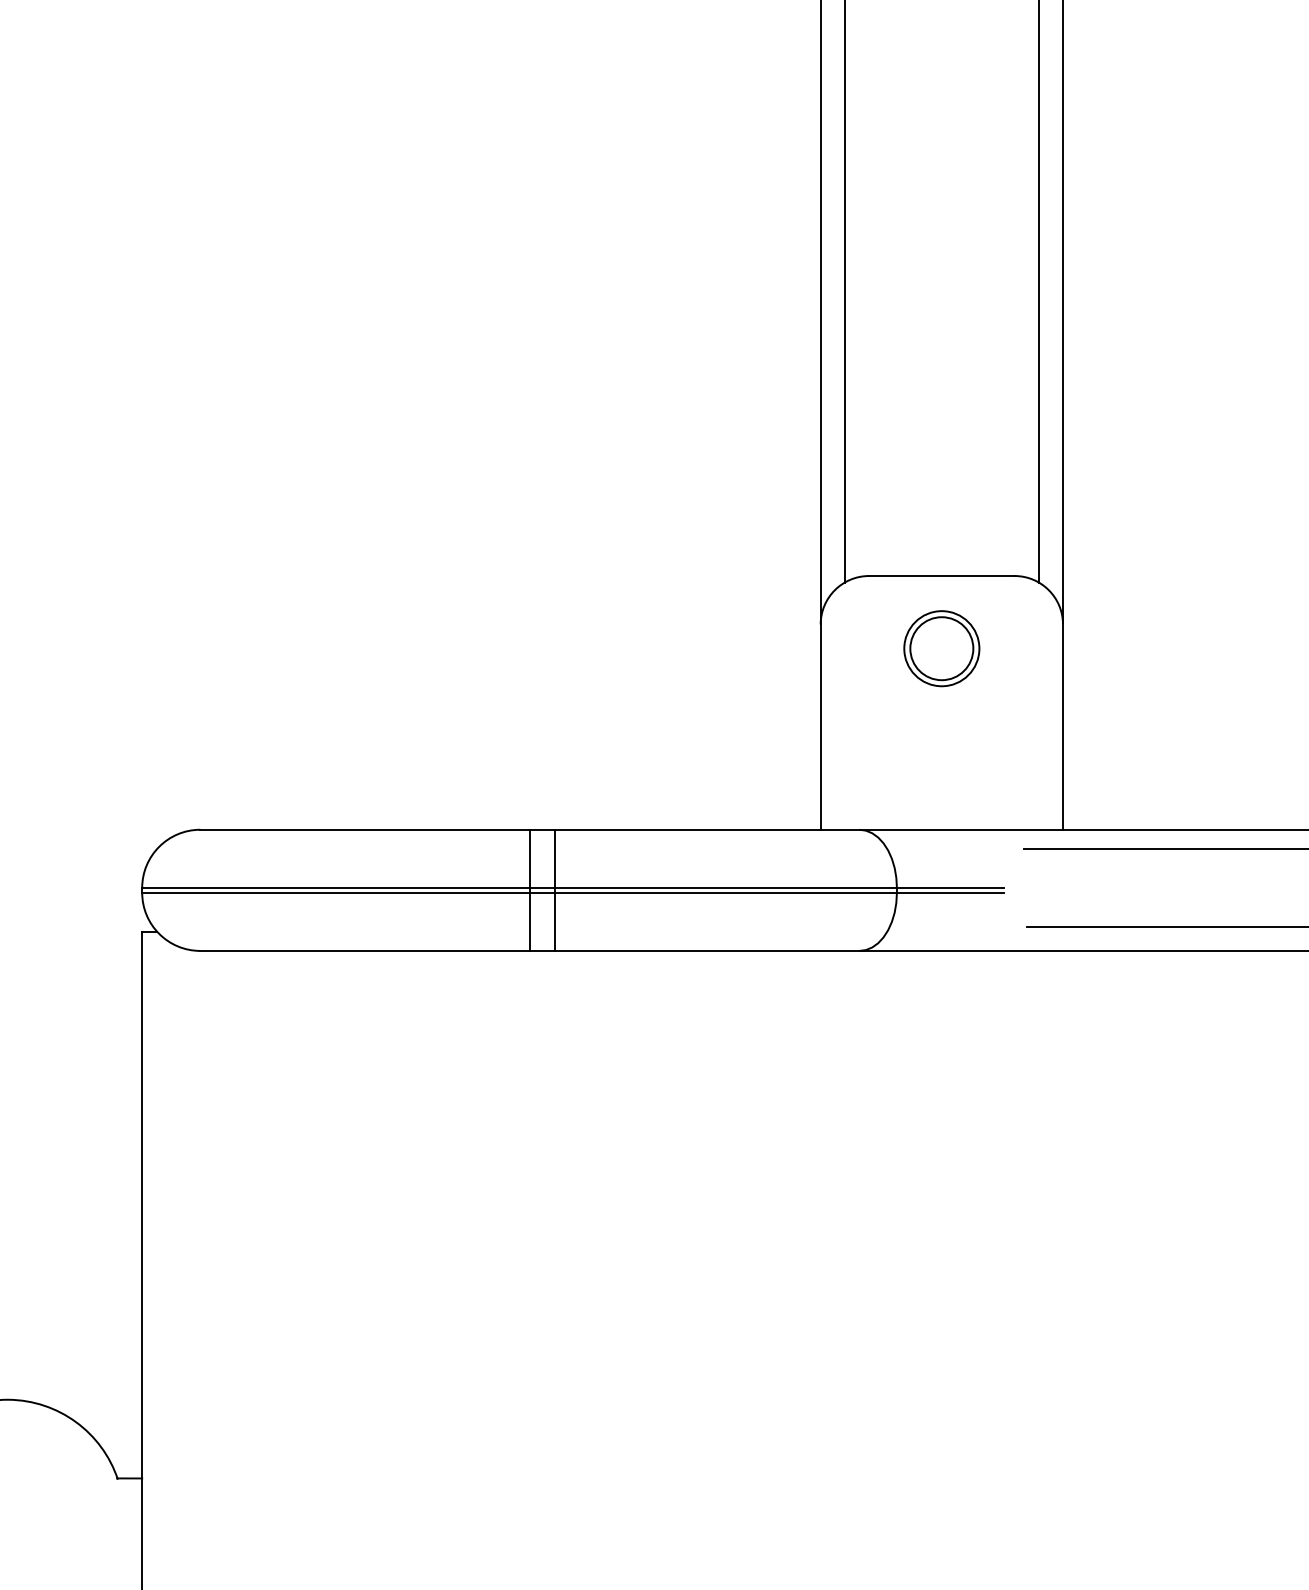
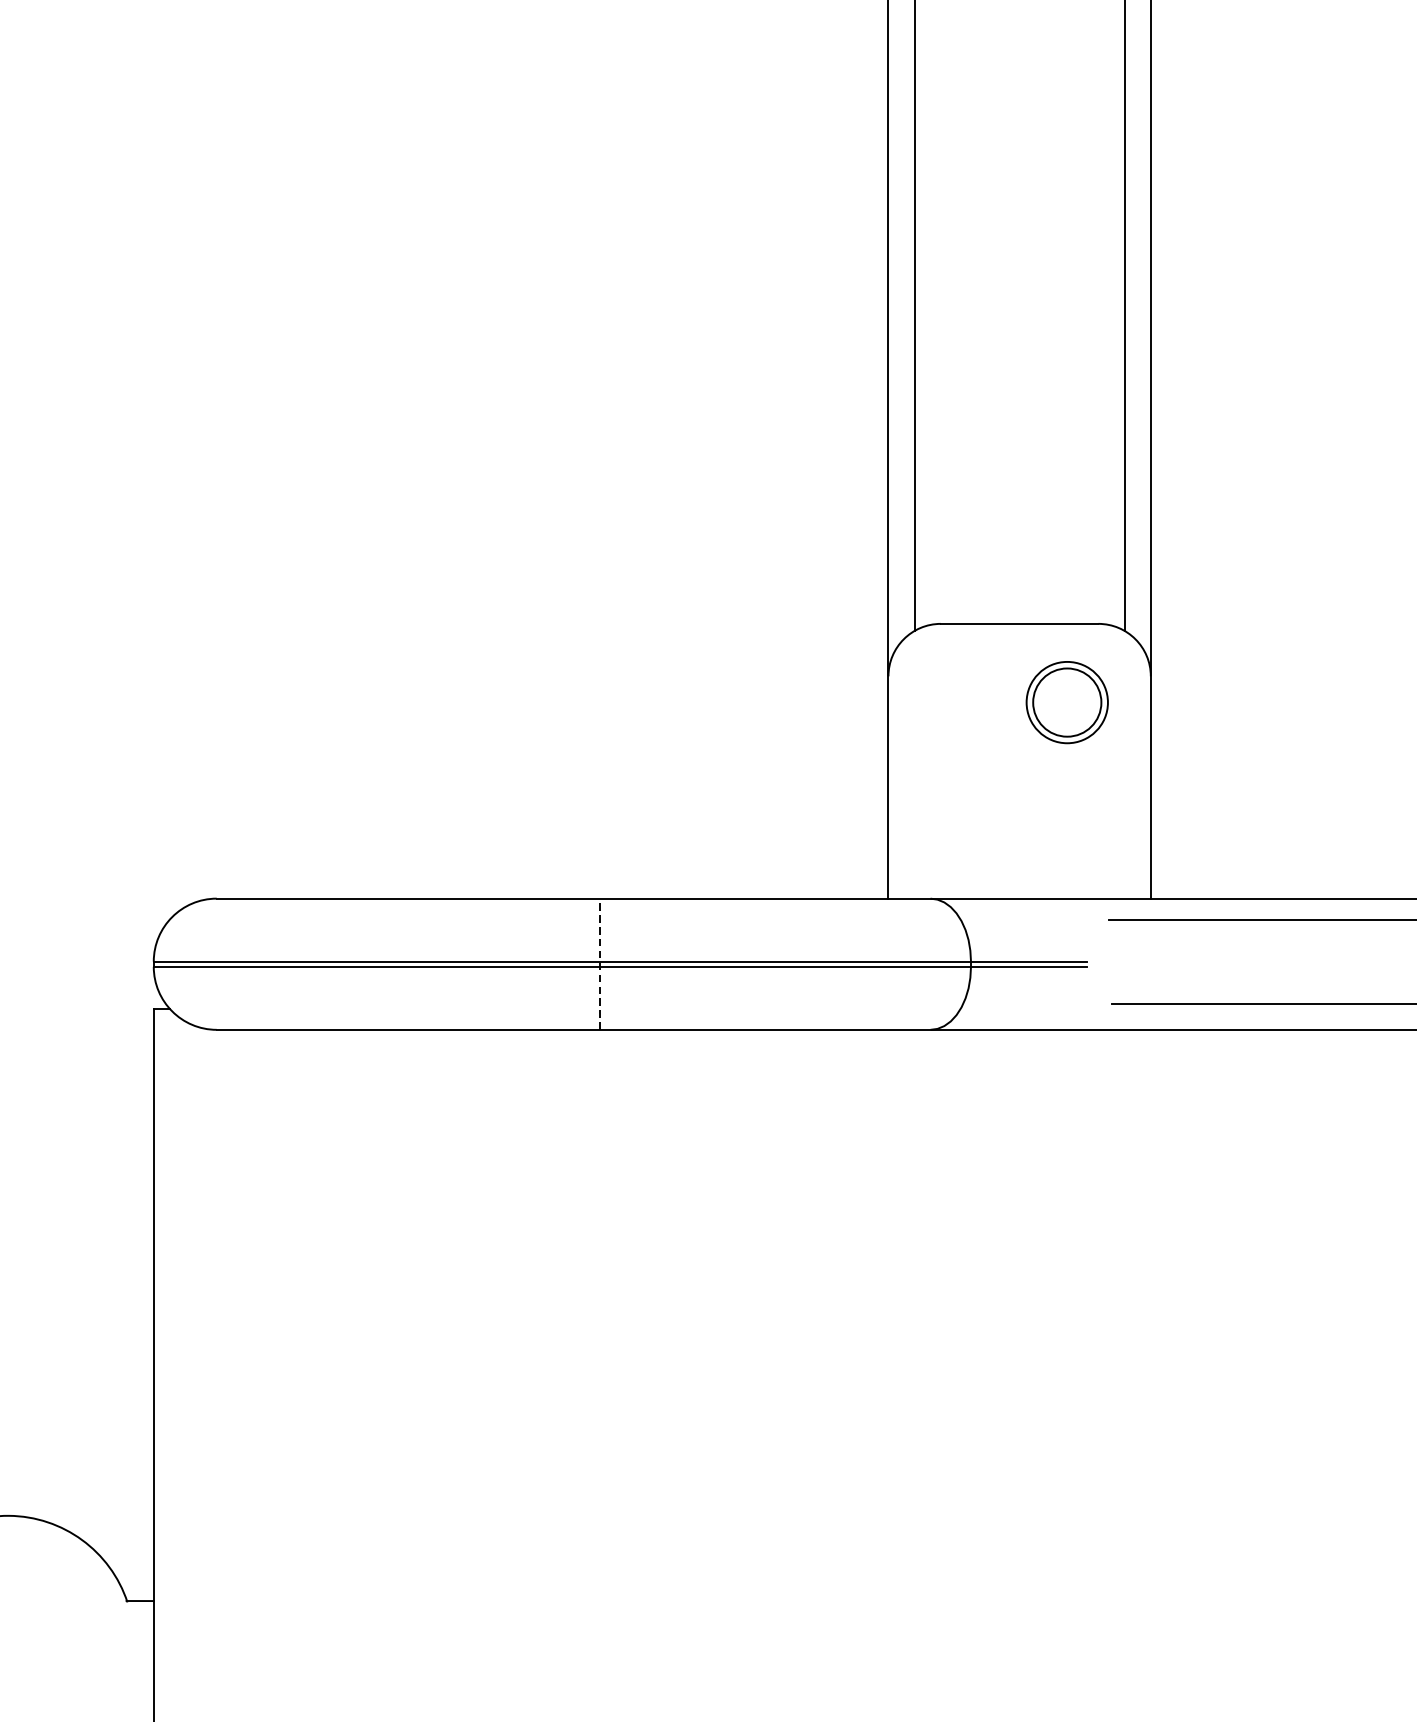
part: (941, 648) -> (1066, 702), moved
line: (529, 889) -> (573, 963), removed
line: (554, 890) -> (600, 964), solid -> dashed

